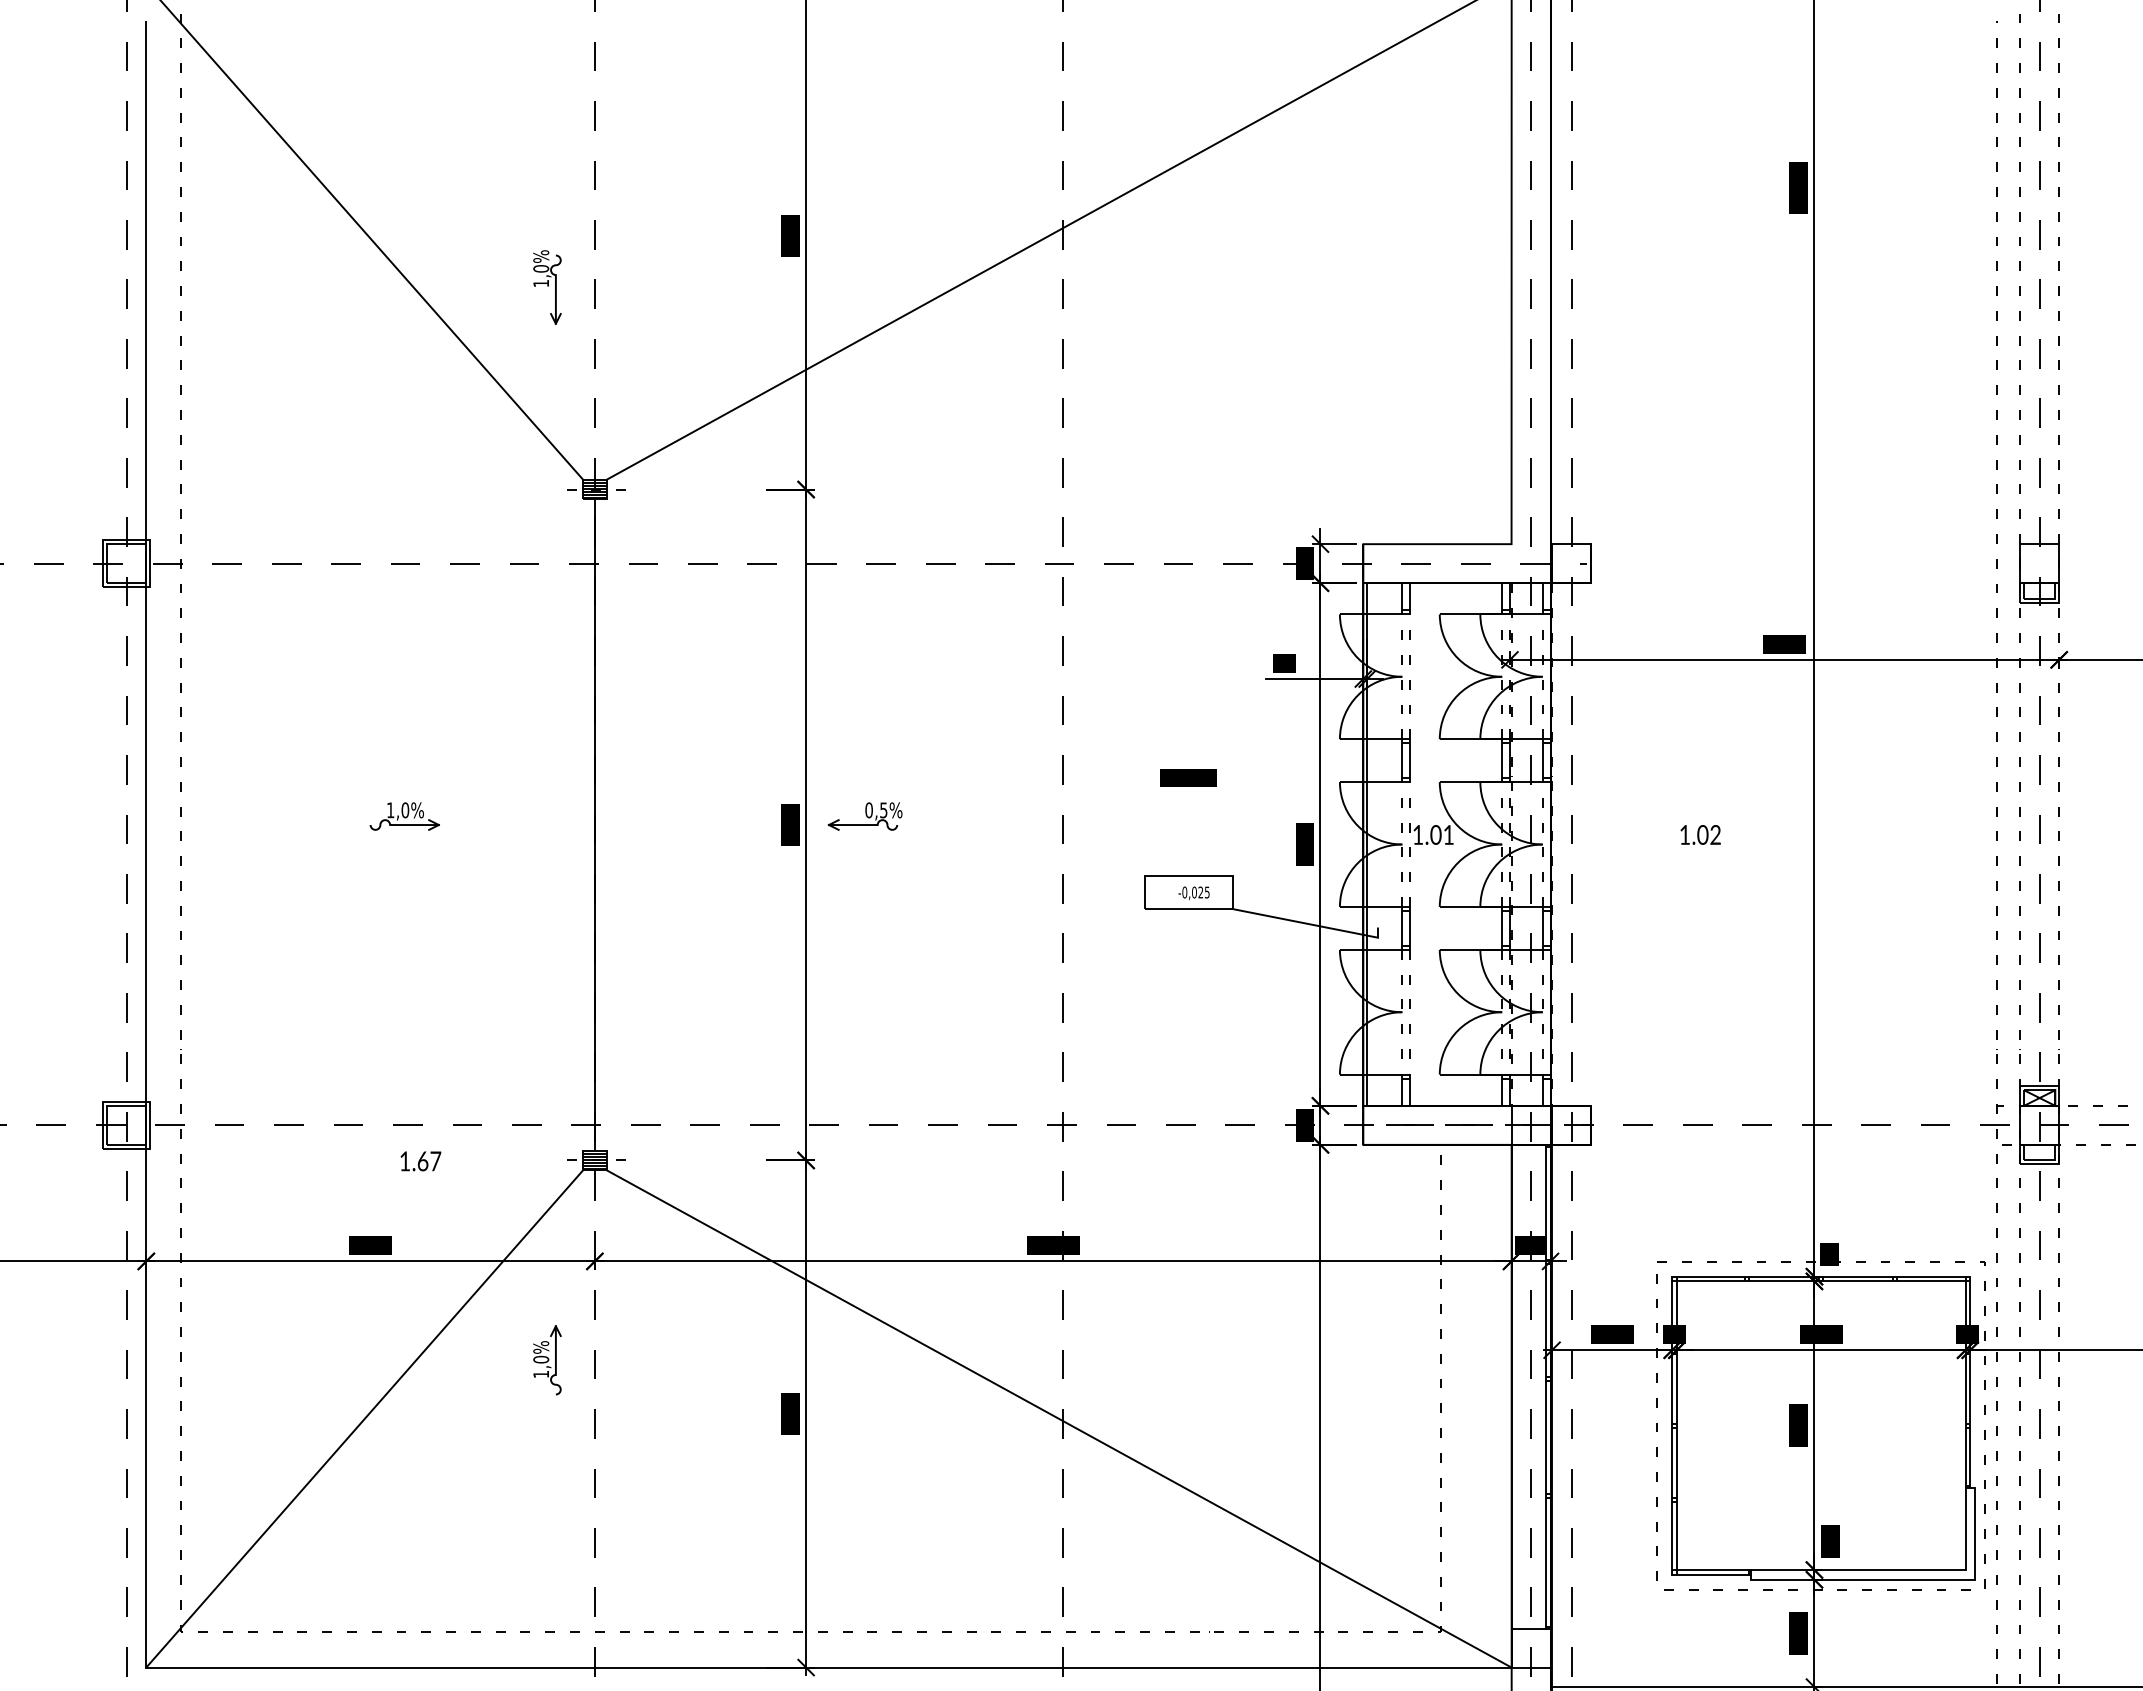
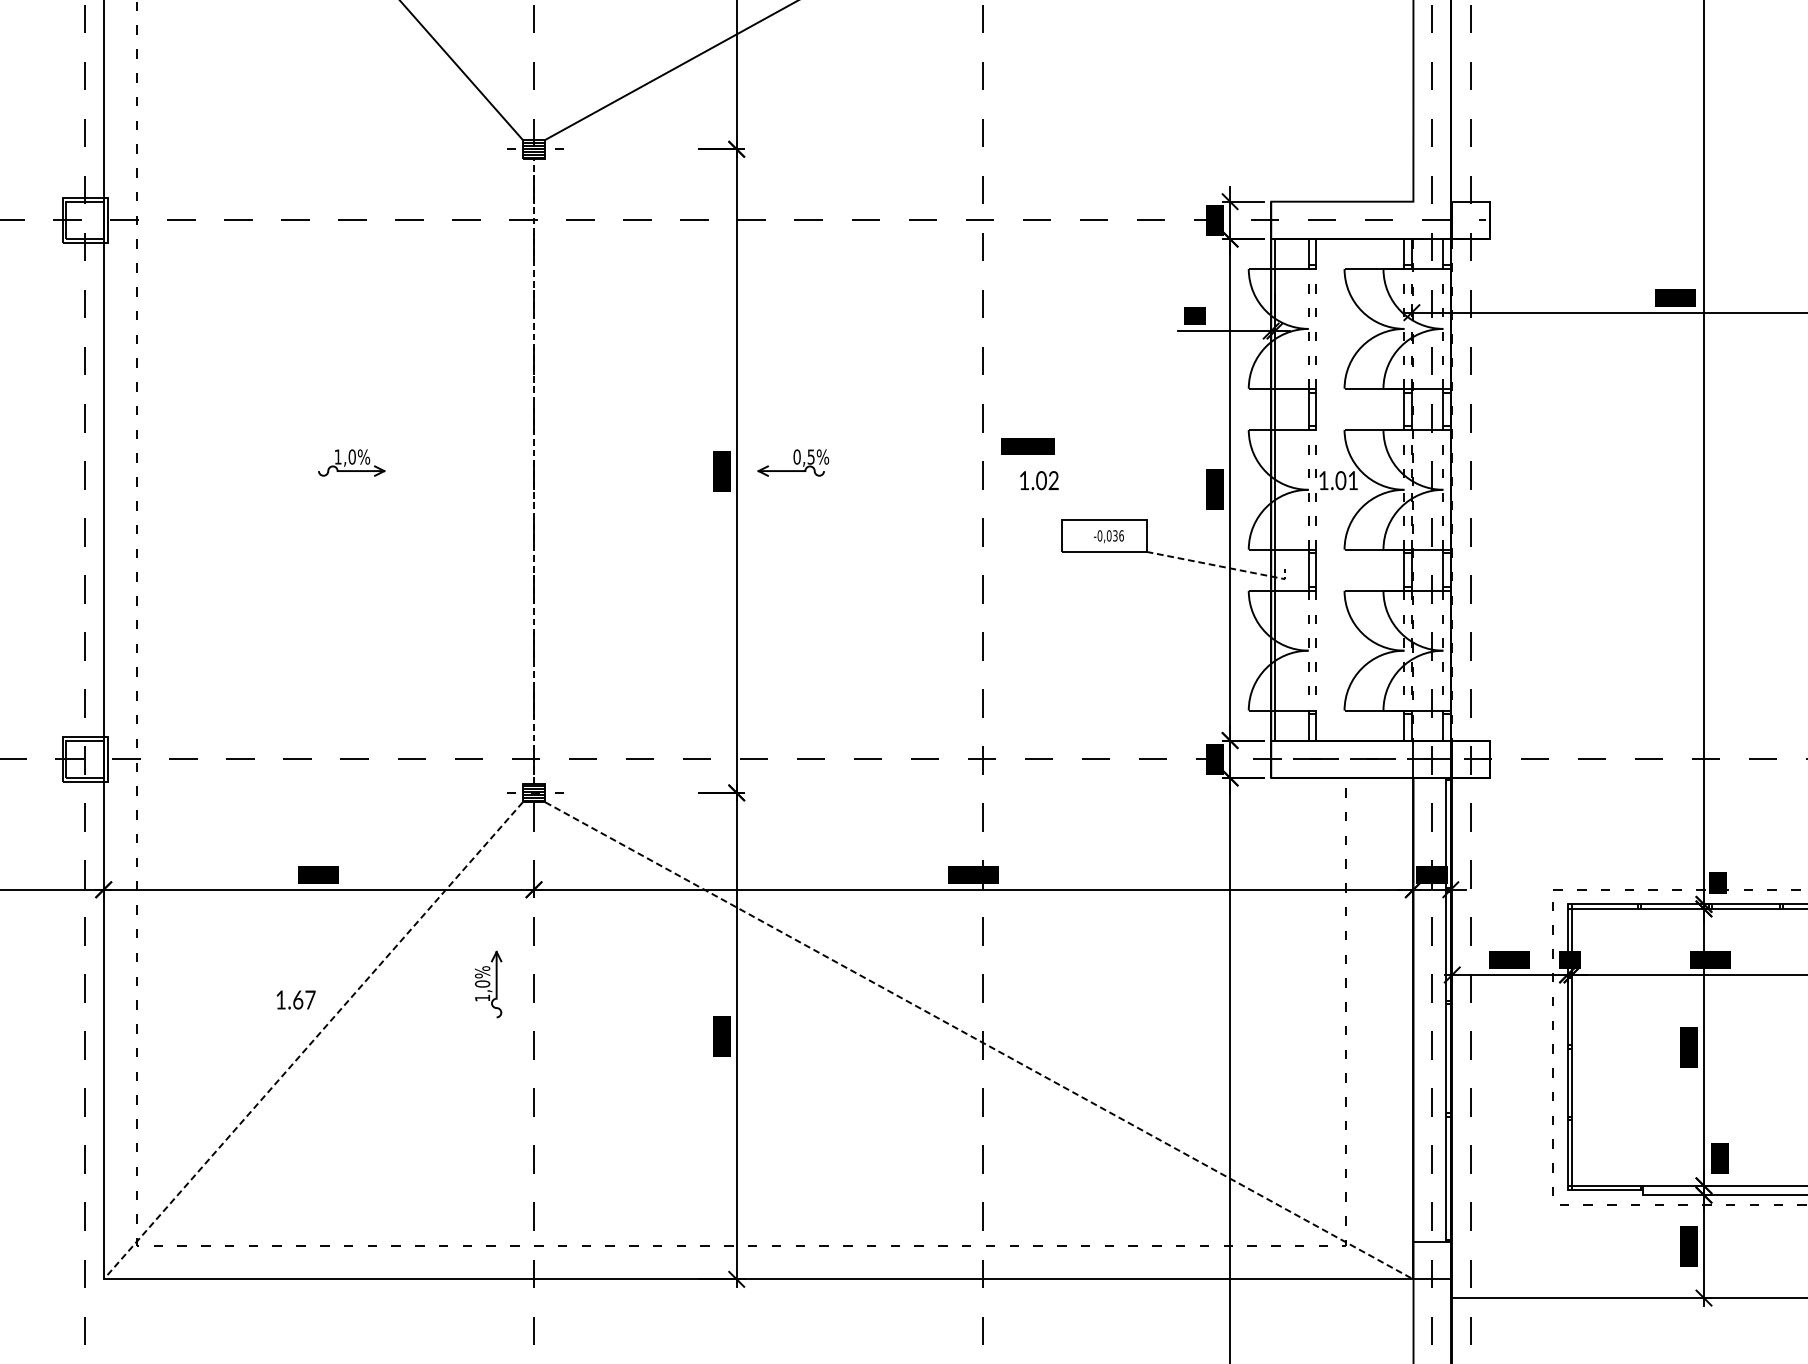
text: (1188, 777) -> (1027, 445), moved
line: (594, 825) -> (533, 471), solid -> dashed
text: (1700, 834) -> (1039, 480), moved
text: (1203, 892) -> (1117, 535), -0,025 -> -0,036
line: (1311, 924) -> (1221, 566), solid -> dashed
text: (420, 1161) -> (295, 1000), moved
line: (364, 1418) -> (313, 1040), solid -> dashed
line: (1059, 1419) -> (979, 1041), solid -> dashed

